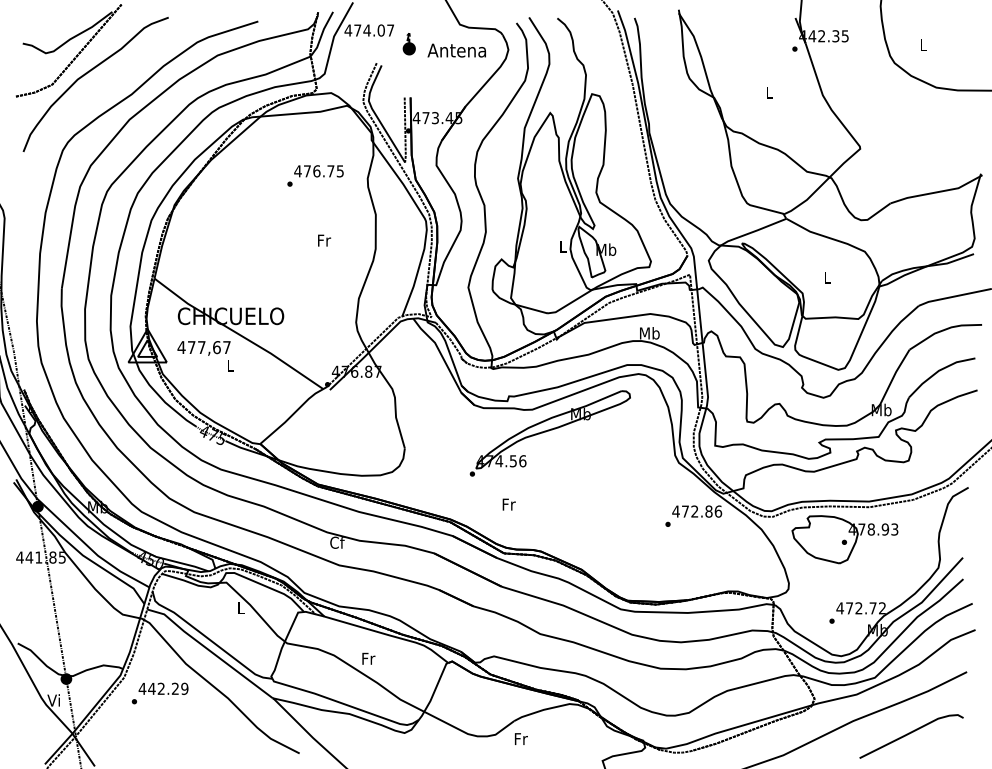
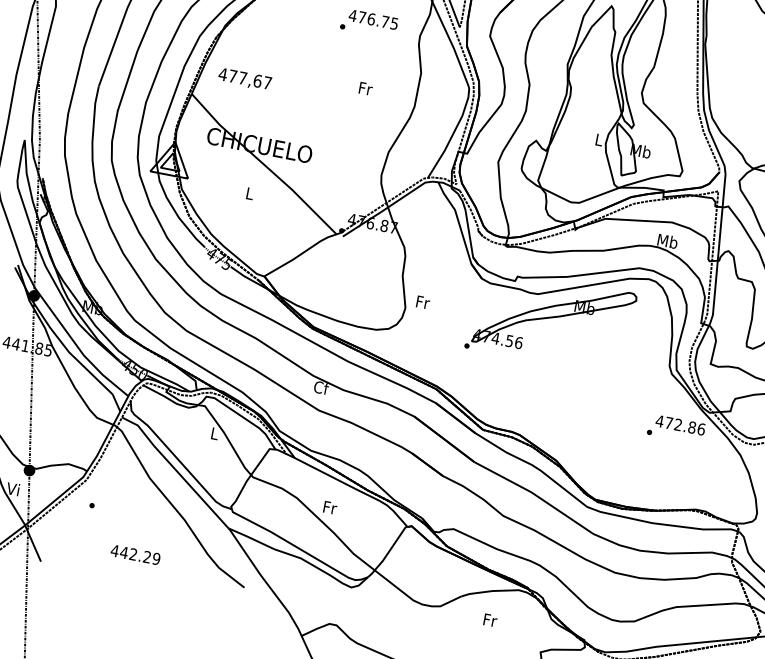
text: (203, 348) -> (244, 79), moved
text: (508, 504) -> (422, 302), moved
text: (163, 688) -> (135, 554), moved
text: (521, 738) -> (490, 619), moved

